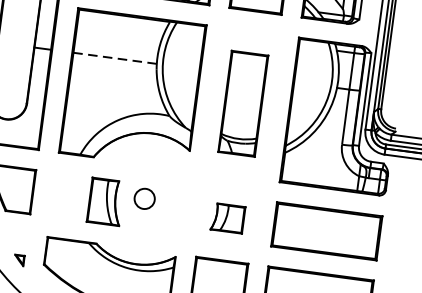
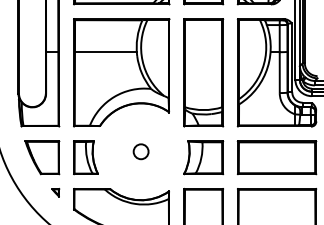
line: (114, 58) -> (105, 52), dashed -> solid
part: (243, 103) -> (203, 72), size x1.43
part: (105, 201) -> (85, 157), moved
part: (227, 217) -> (203, 157), size x1.67
part: (19, 259) -> (55, 192), moved

